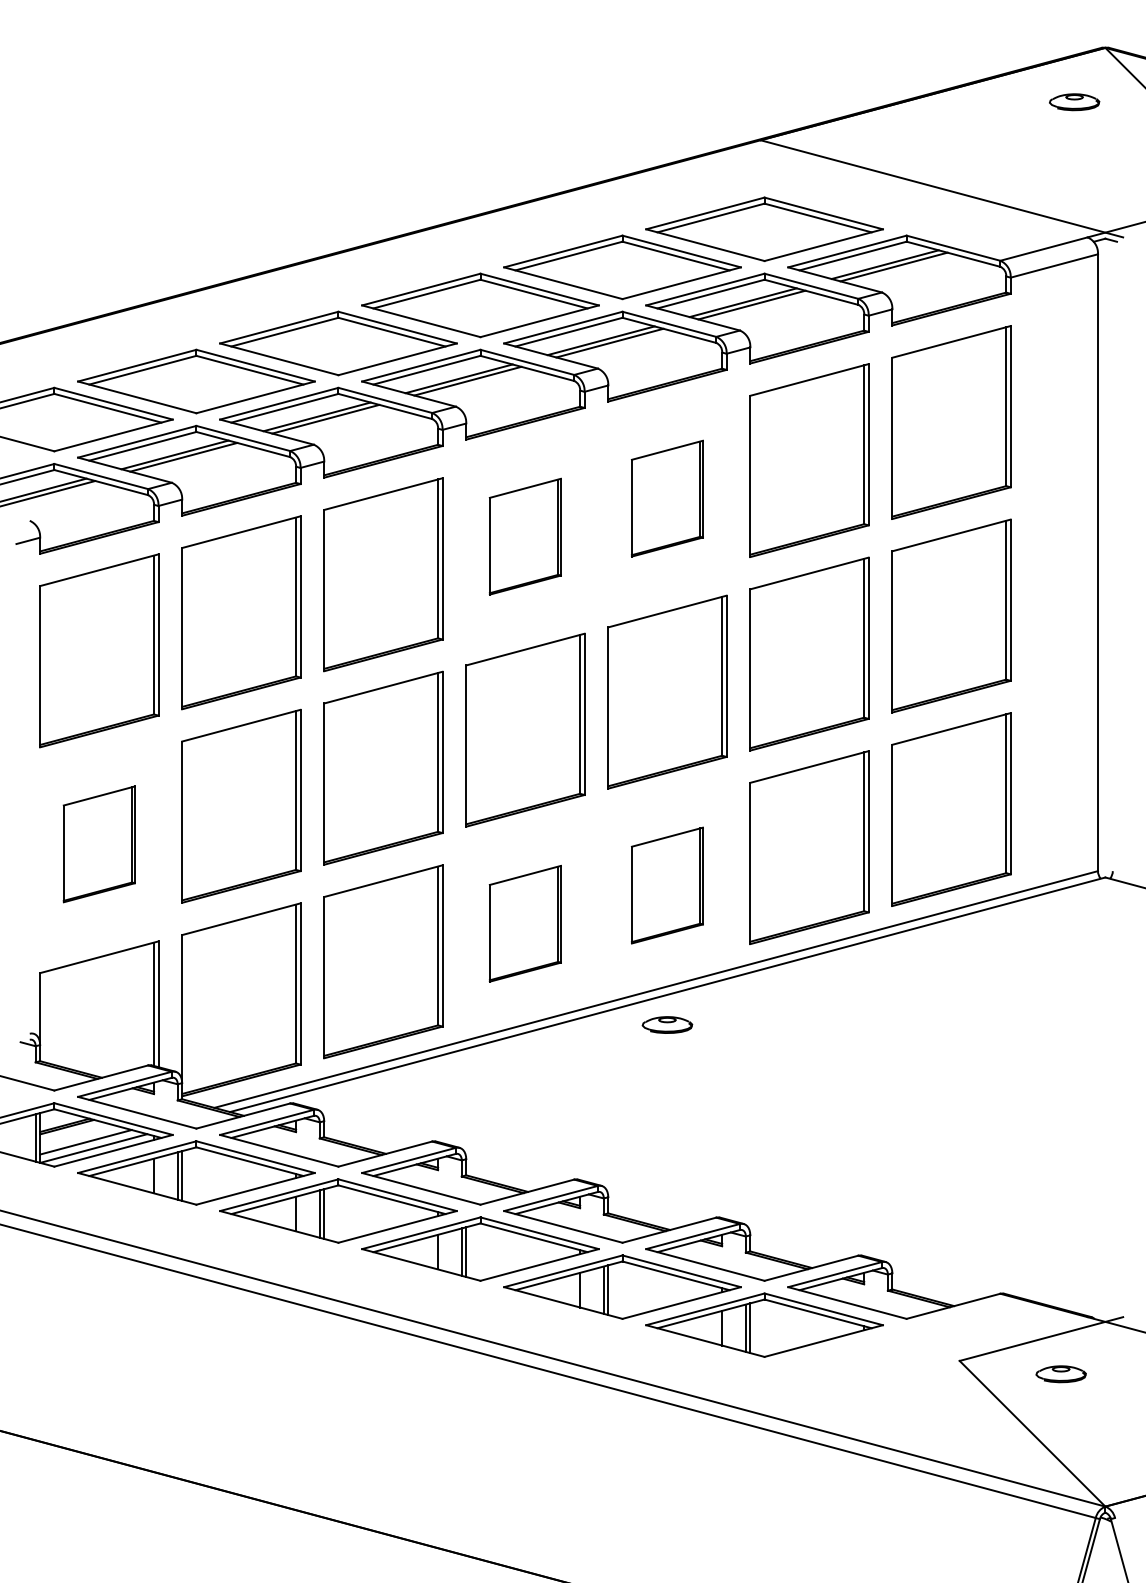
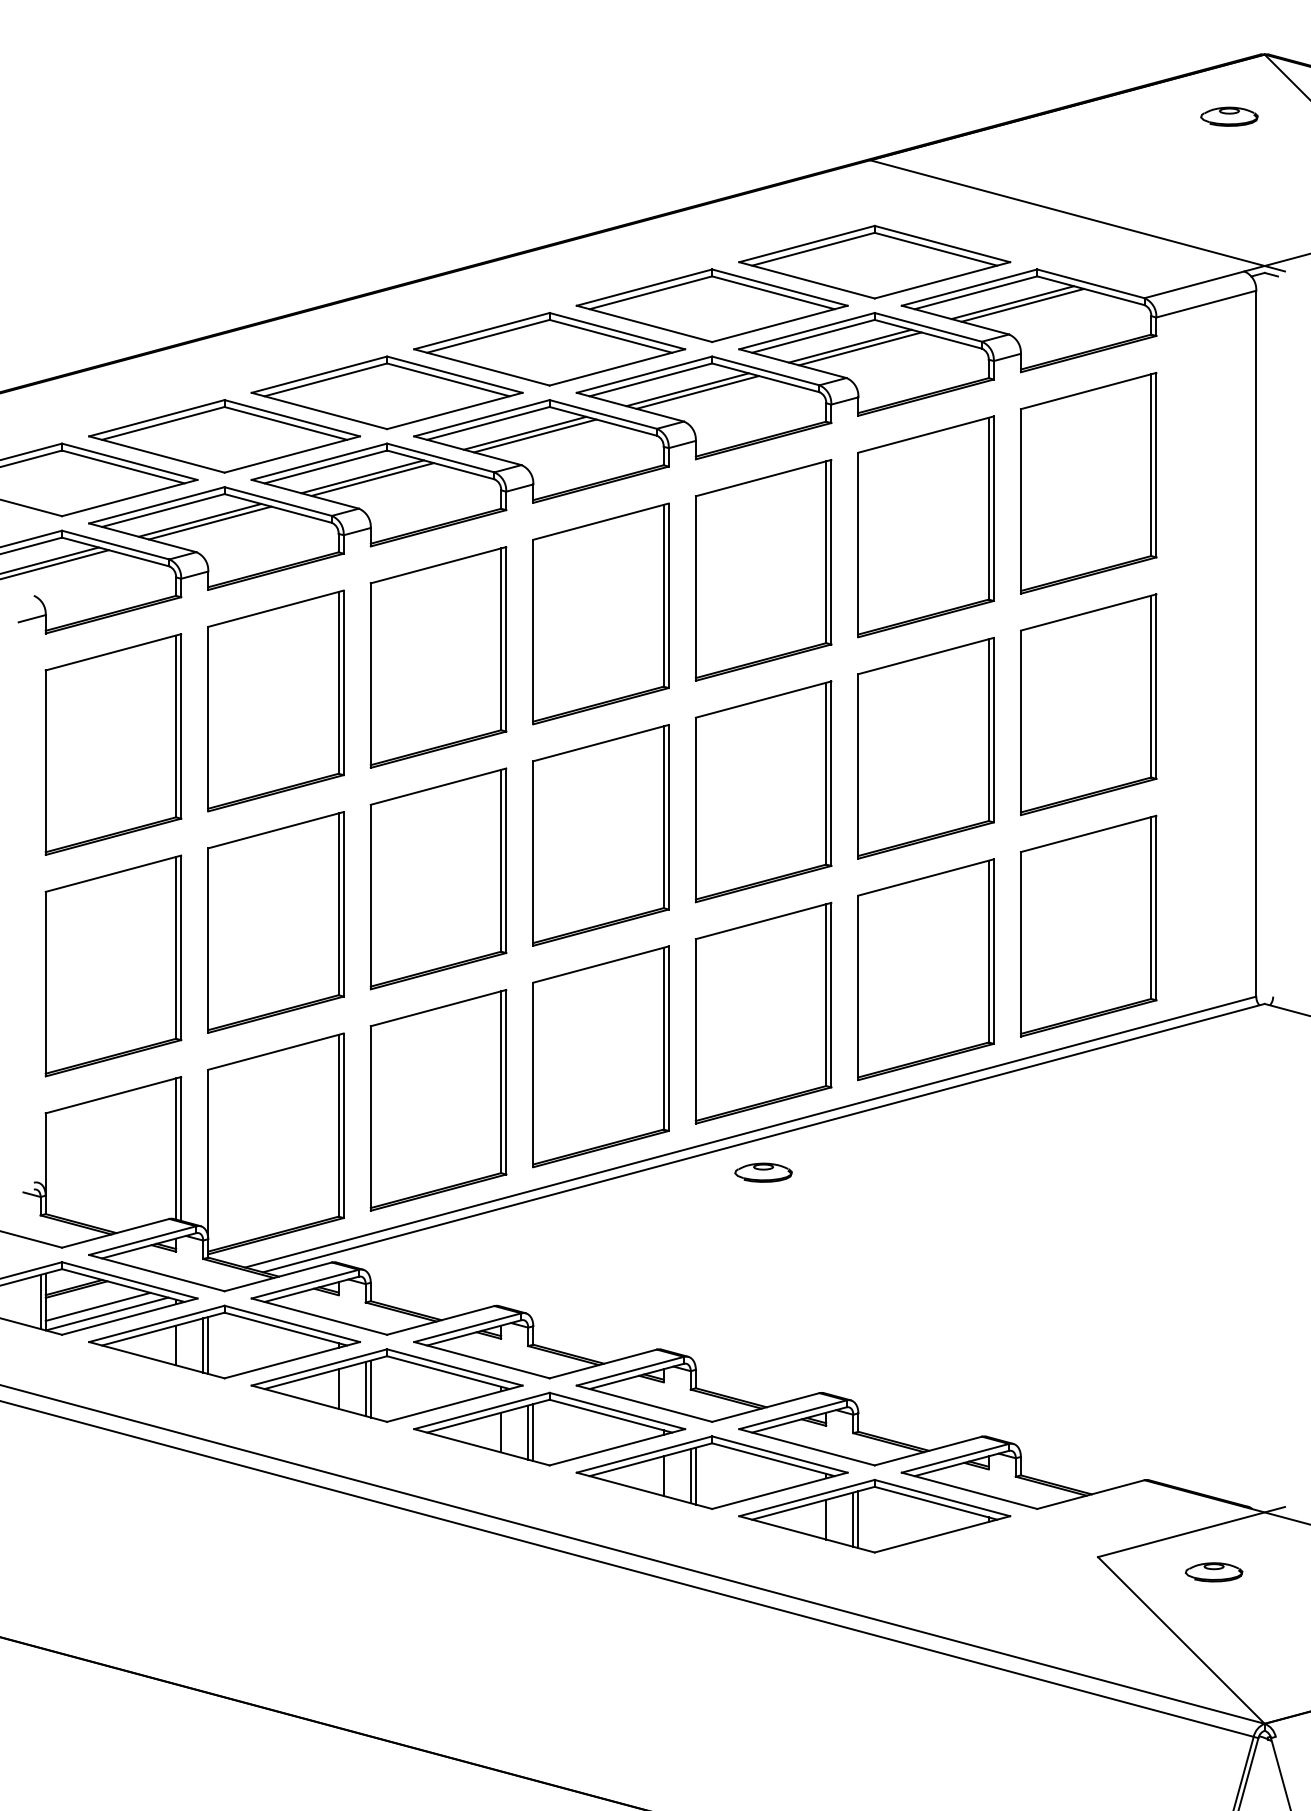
part: (667, 498) -> (763, 570), size x1.67
part: (524, 536) -> (600, 613), size x1.67
part: (99, 843) -> (113, 965), size x1.67
part: (667, 885) -> (763, 1012), size x1.67
part: (524, 923) -> (600, 1056), size x1.67

